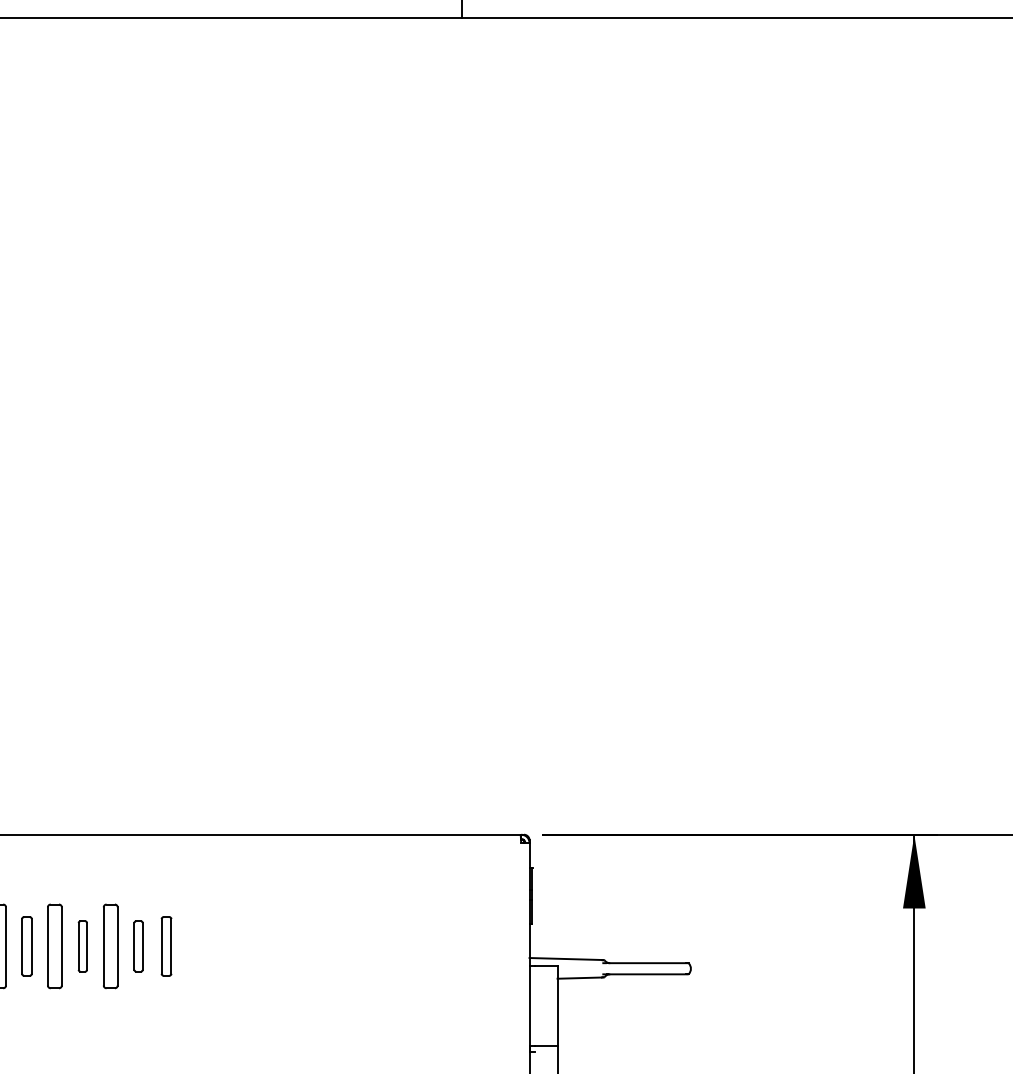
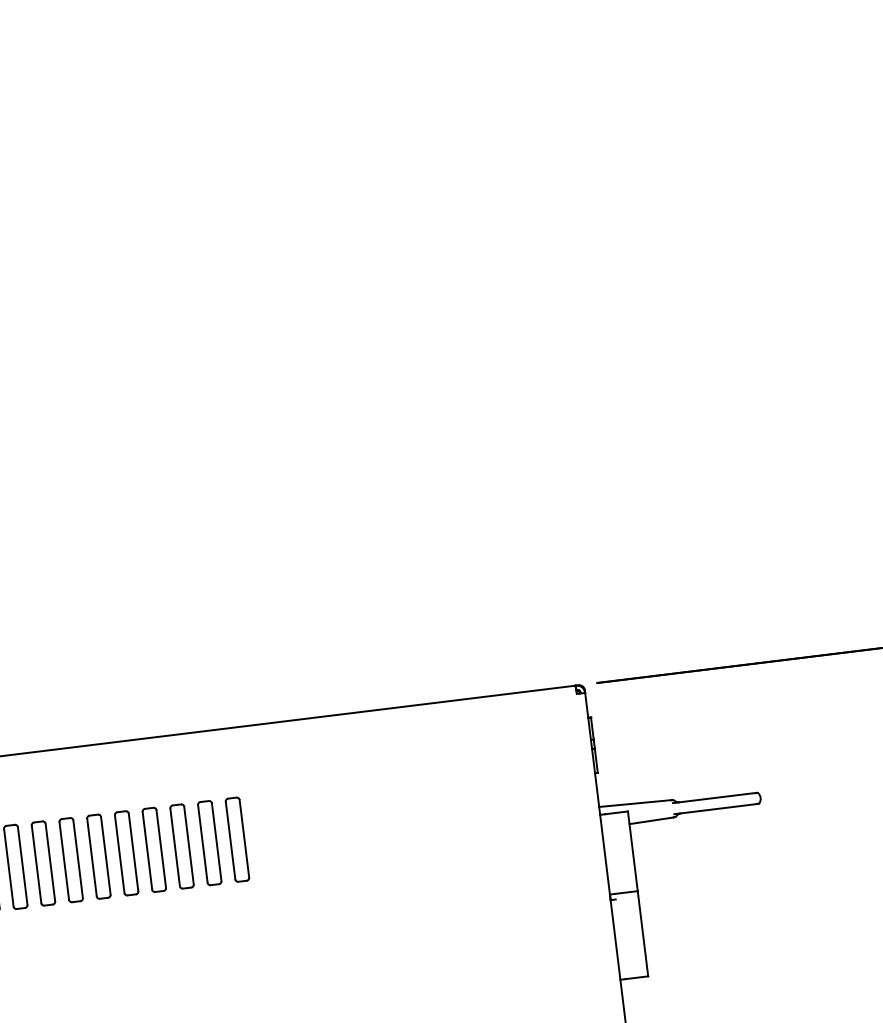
part: (26, 946) -> (98, 856), size x1.43
part: (82, 946) -> (154, 850), size x1.67
part: (138, 946) -> (209, 843), size x1.67
part: (166, 946) -> (237, 839), size x1.43

